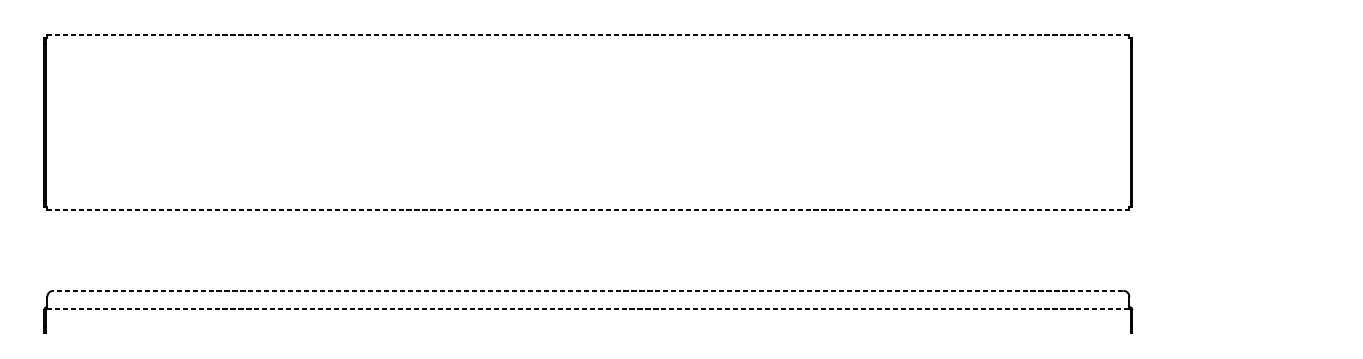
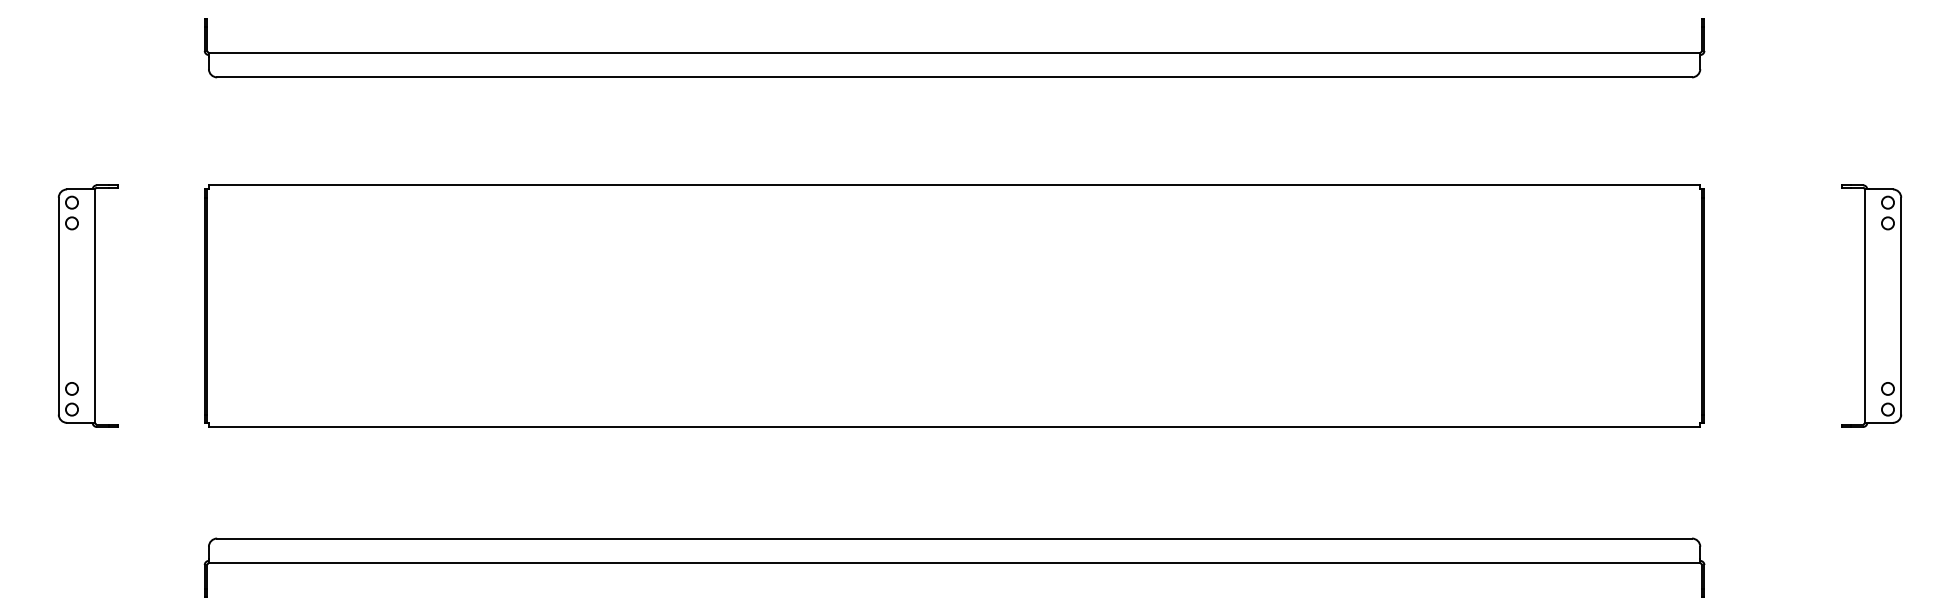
line: (588, 34) -> (954, 185), dashed -> solid
part: (1253, 121) -> (1871, 305), added
line: (588, 209) -> (954, 426), dashed -> solid
line: (588, 290) -> (954, 538), dashed -> solid
line: (588, 308) -> (954, 563), dashed -> solid

